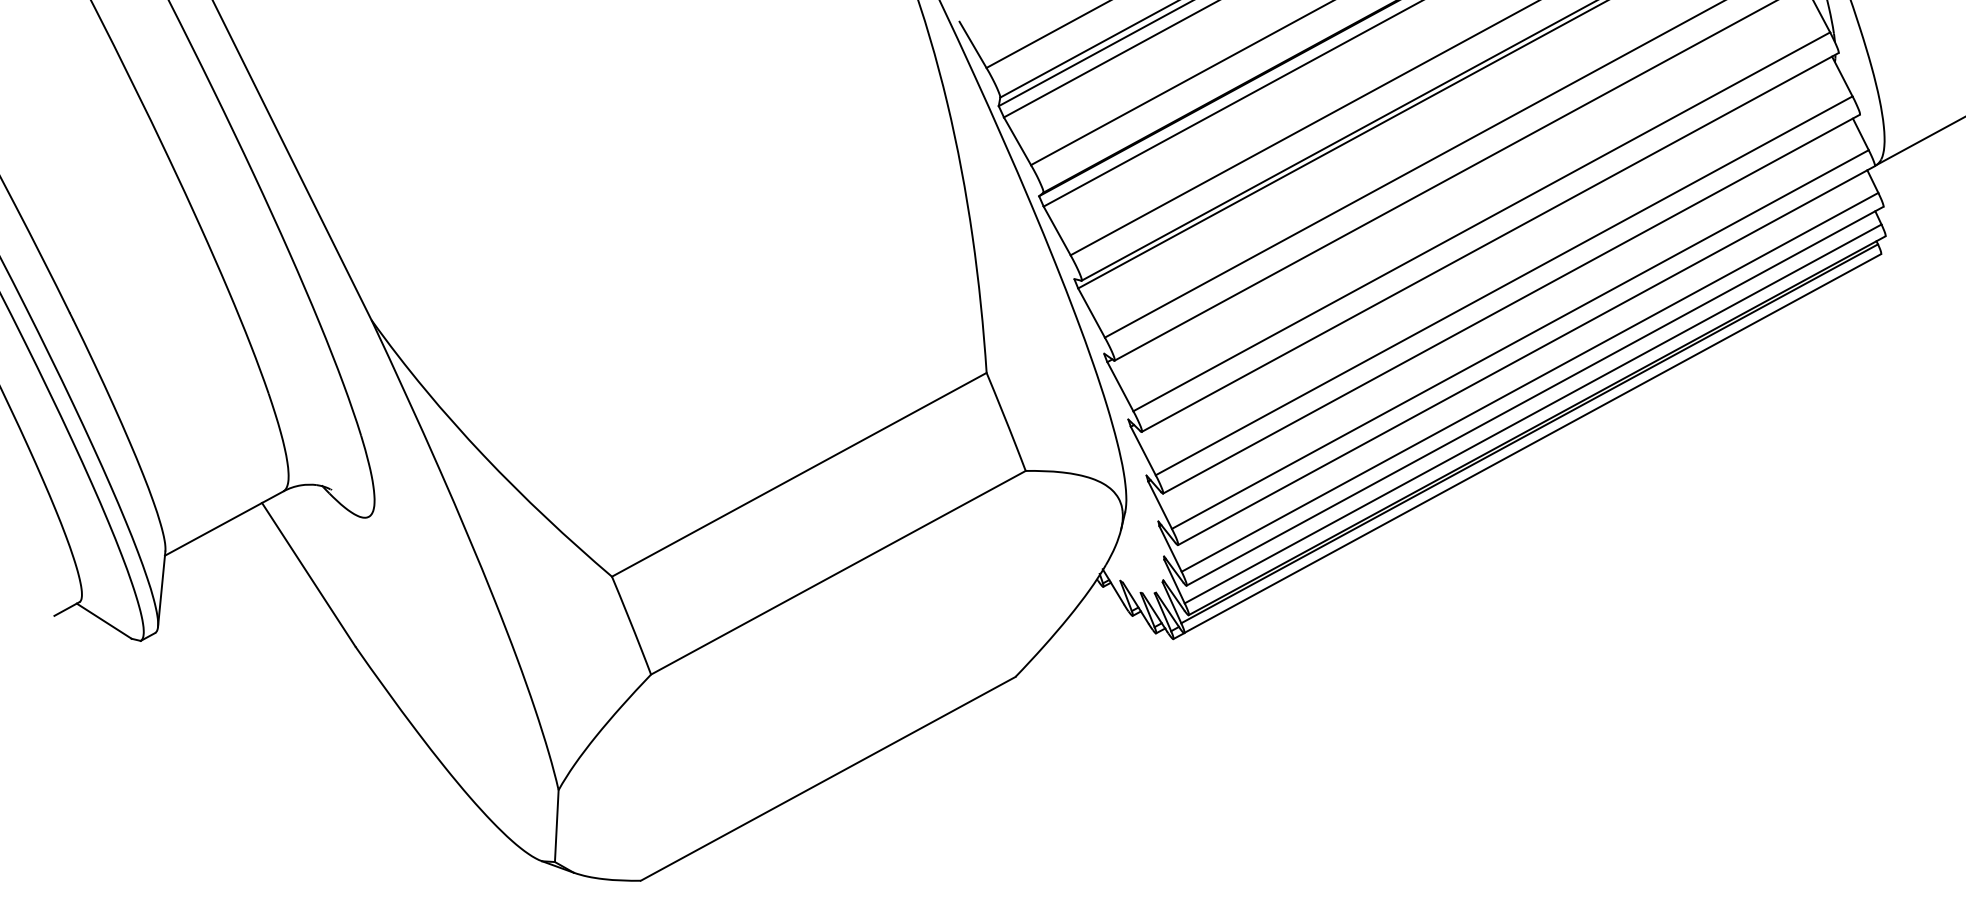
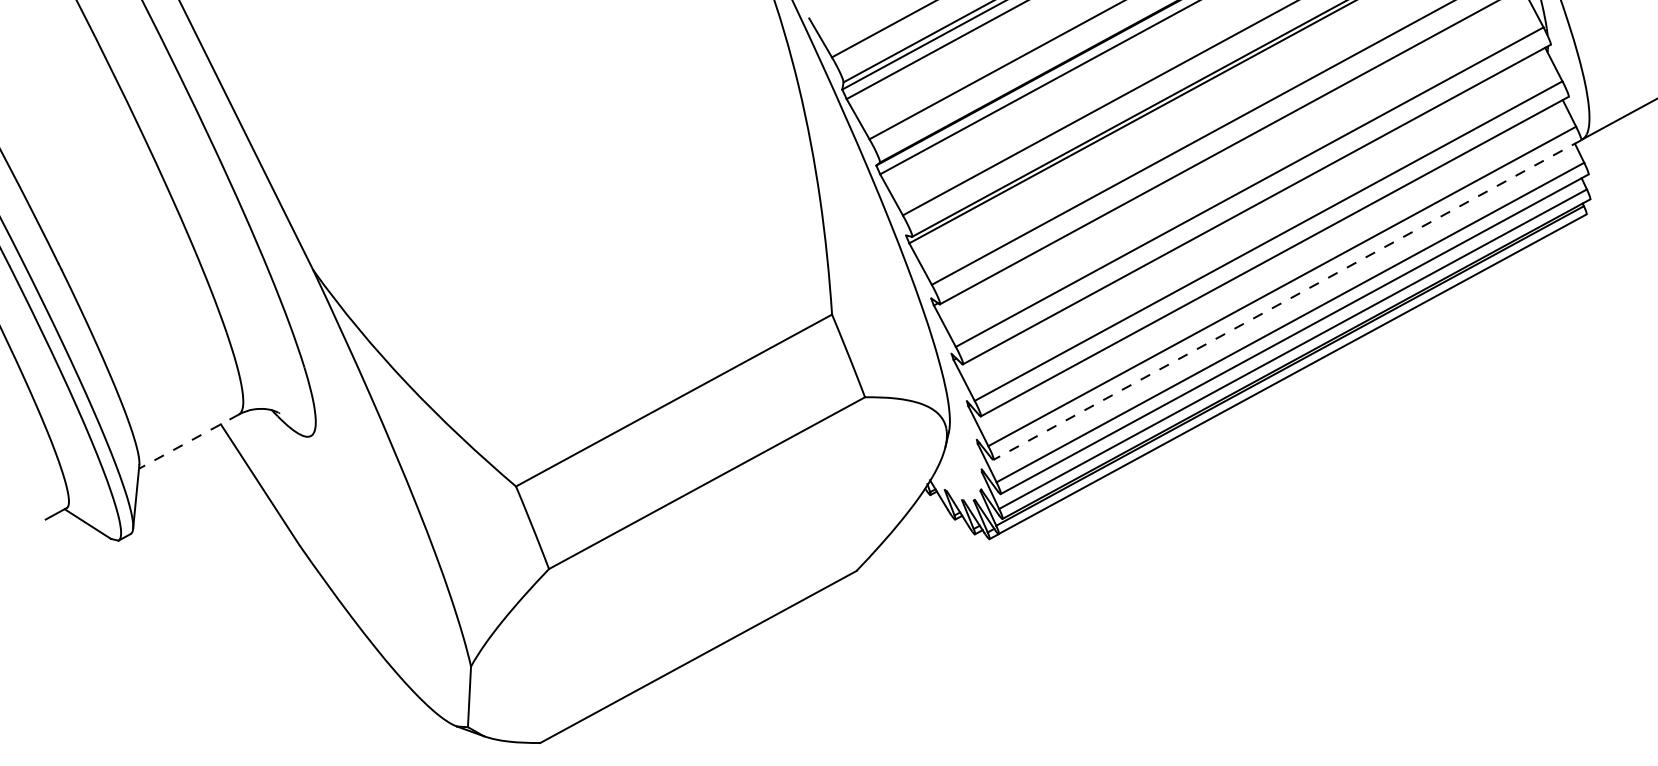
line: (1526, 355) -> (1287, 299), solid -> dashed
line: (223, 523) -> (188, 441), solid -> dashed

